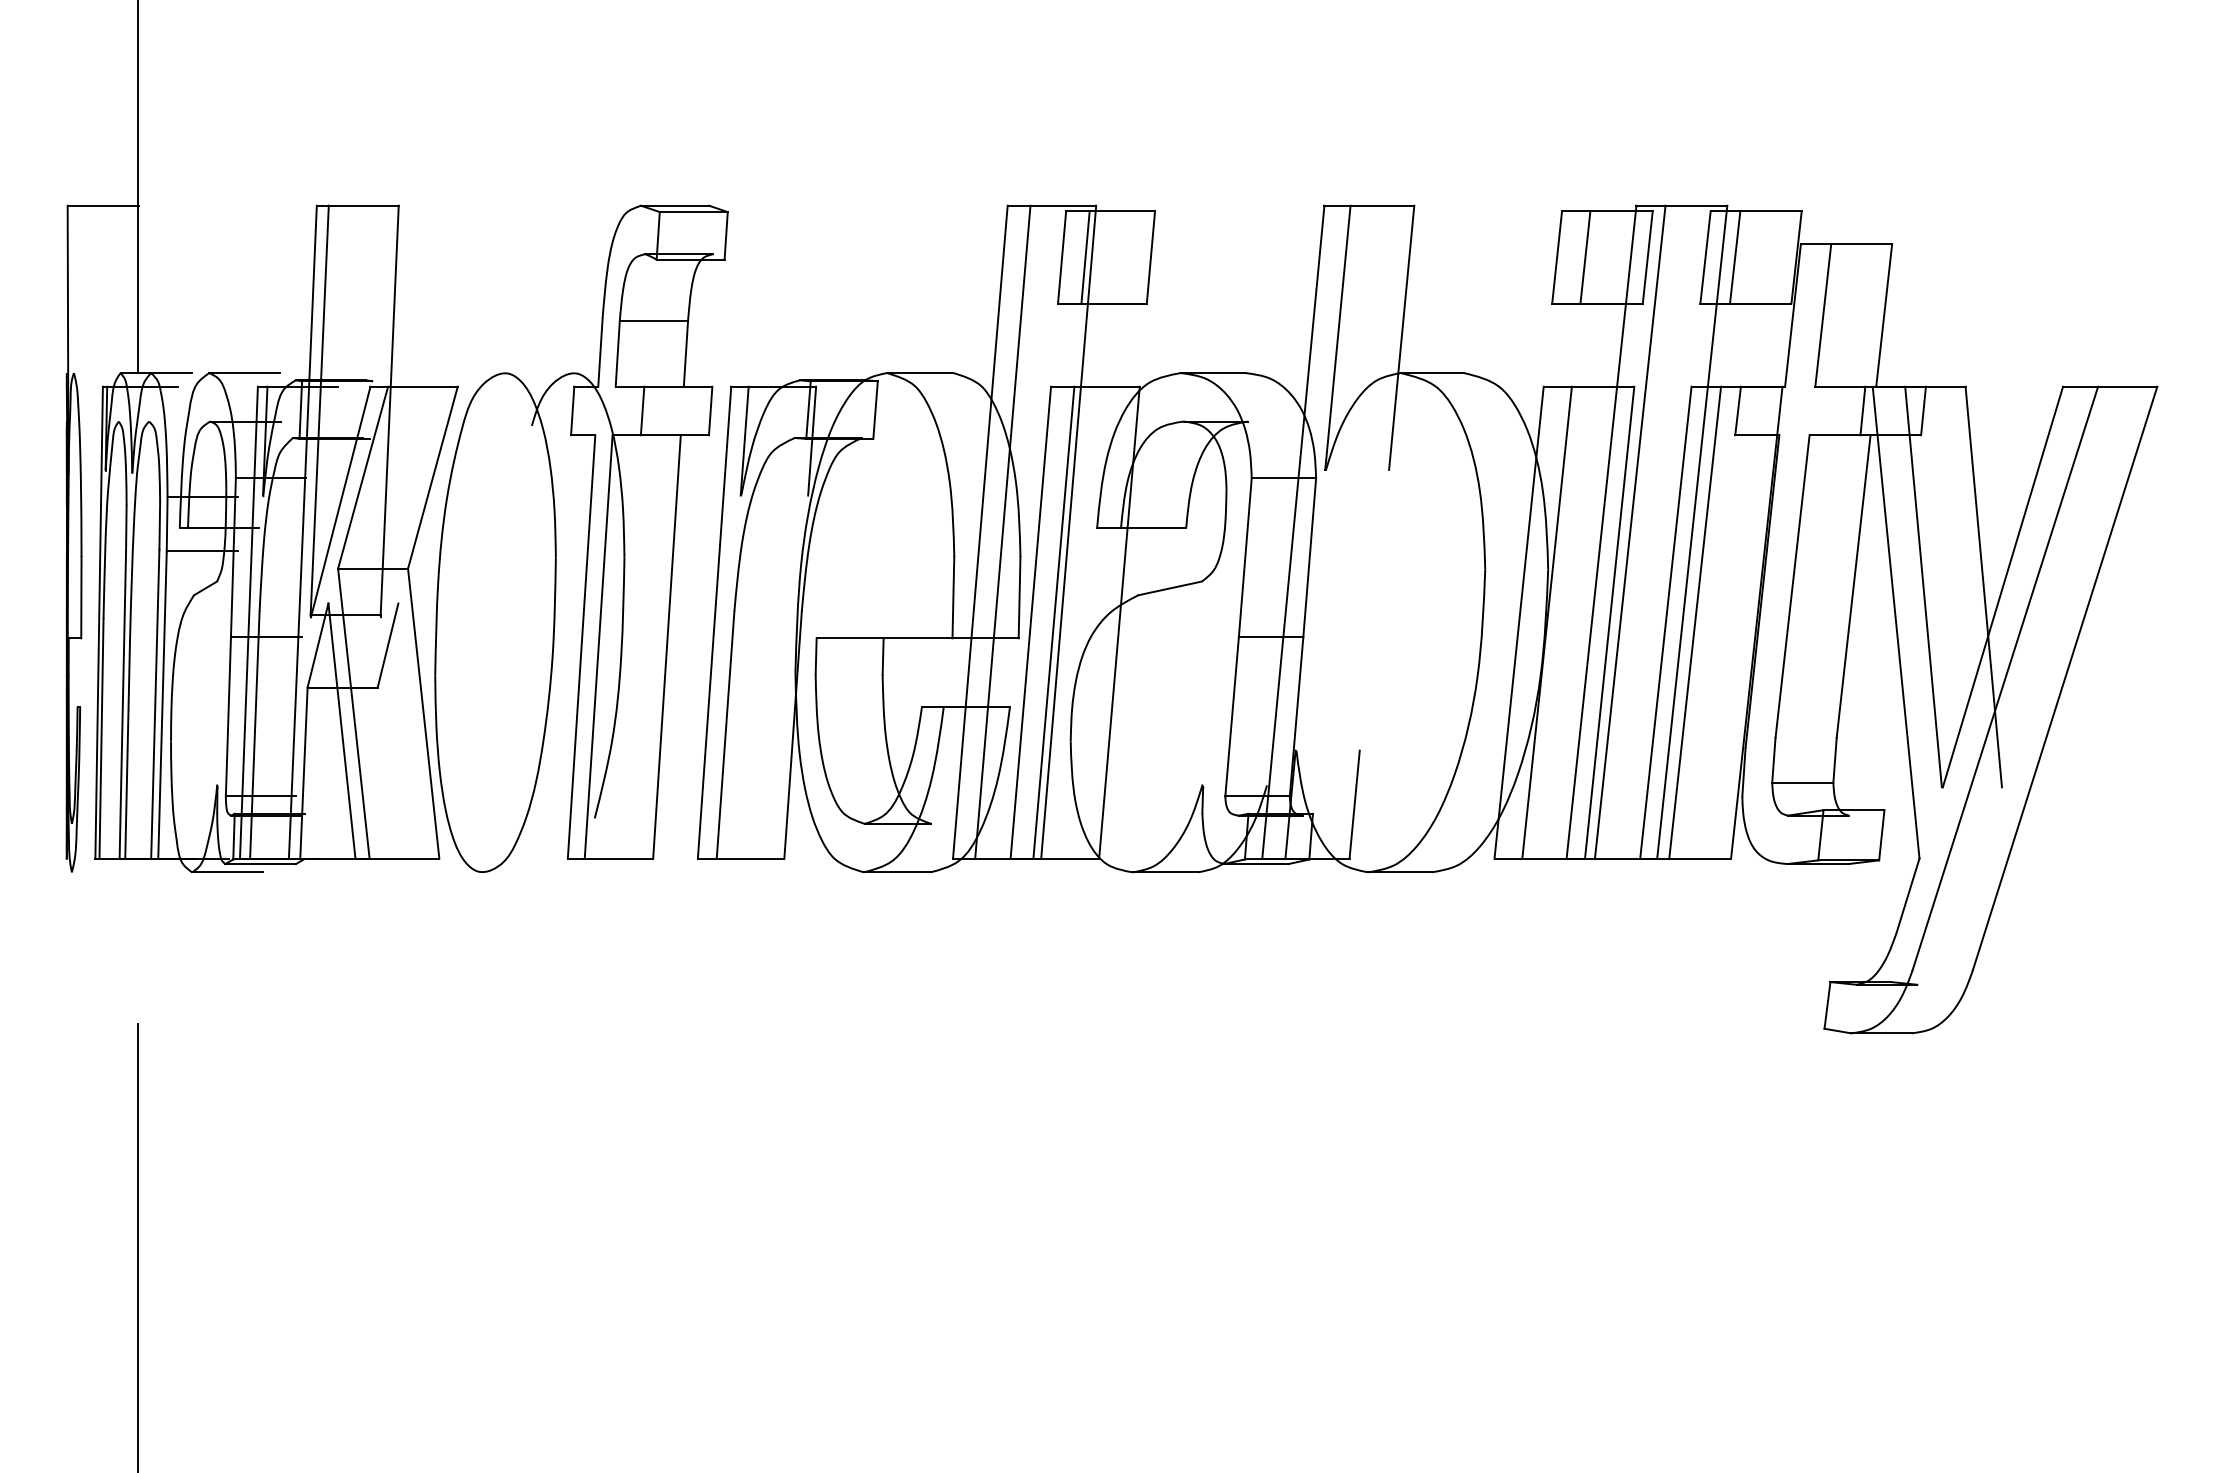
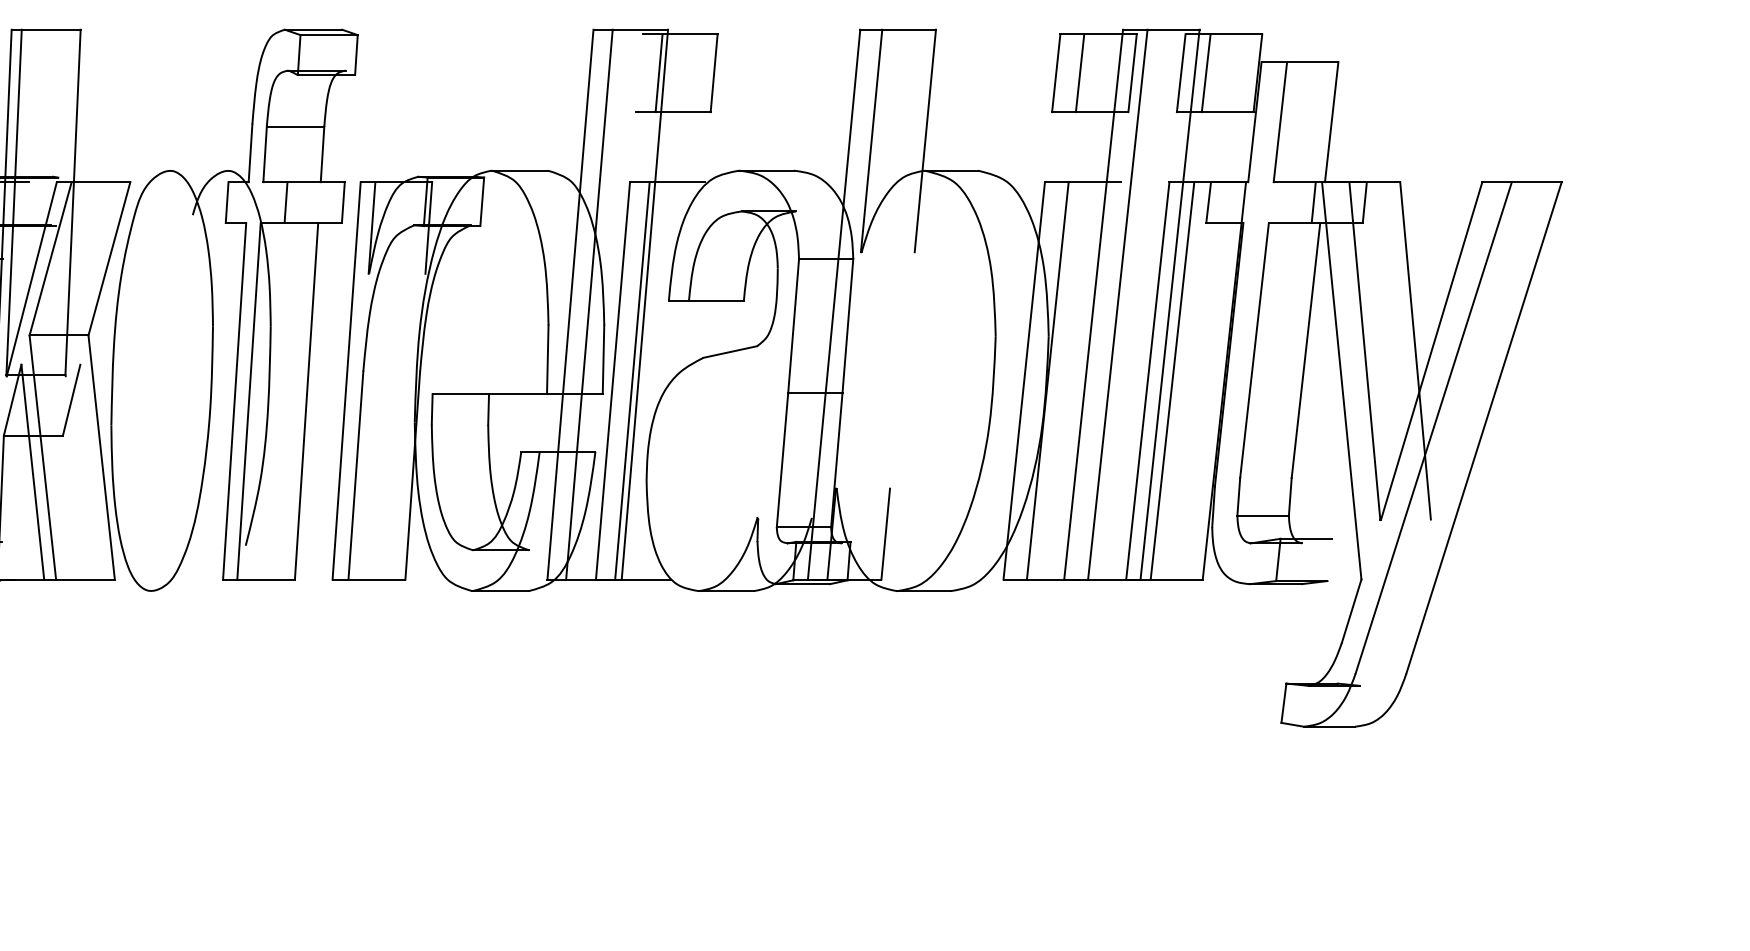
line: (1062, 257) -> (639, 73), removed
line: (1119, 622) -> (687, 380), removed
line: (1609, 622) -> (1100, 380), removed
line: (1881, 835) -> (1329, 560), removed

